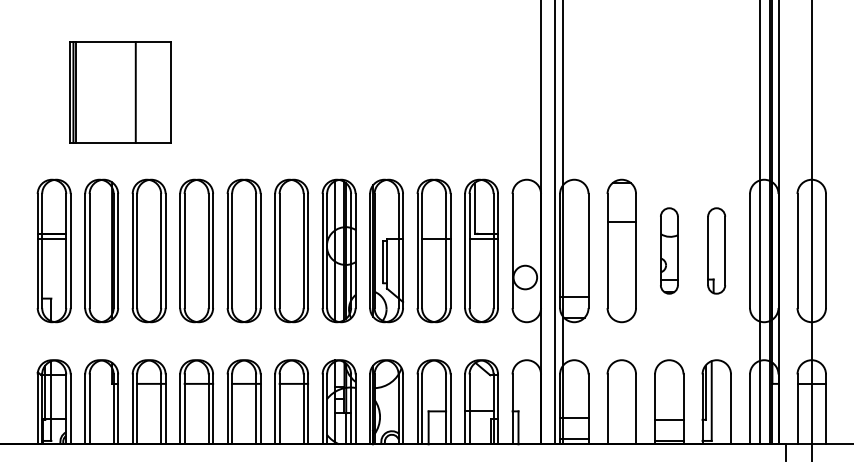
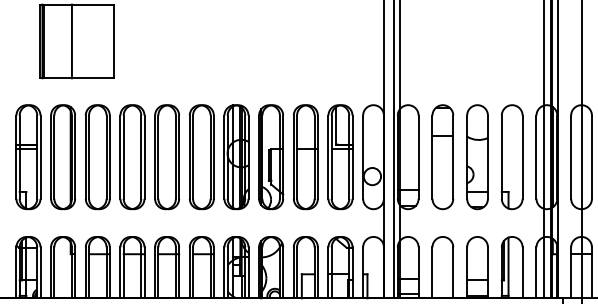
line: (135, 92) -> (71, 41), moved
part: (669, 250) -> (477, 156), size x1.67
part: (716, 250) -> (512, 156), size x1.67

